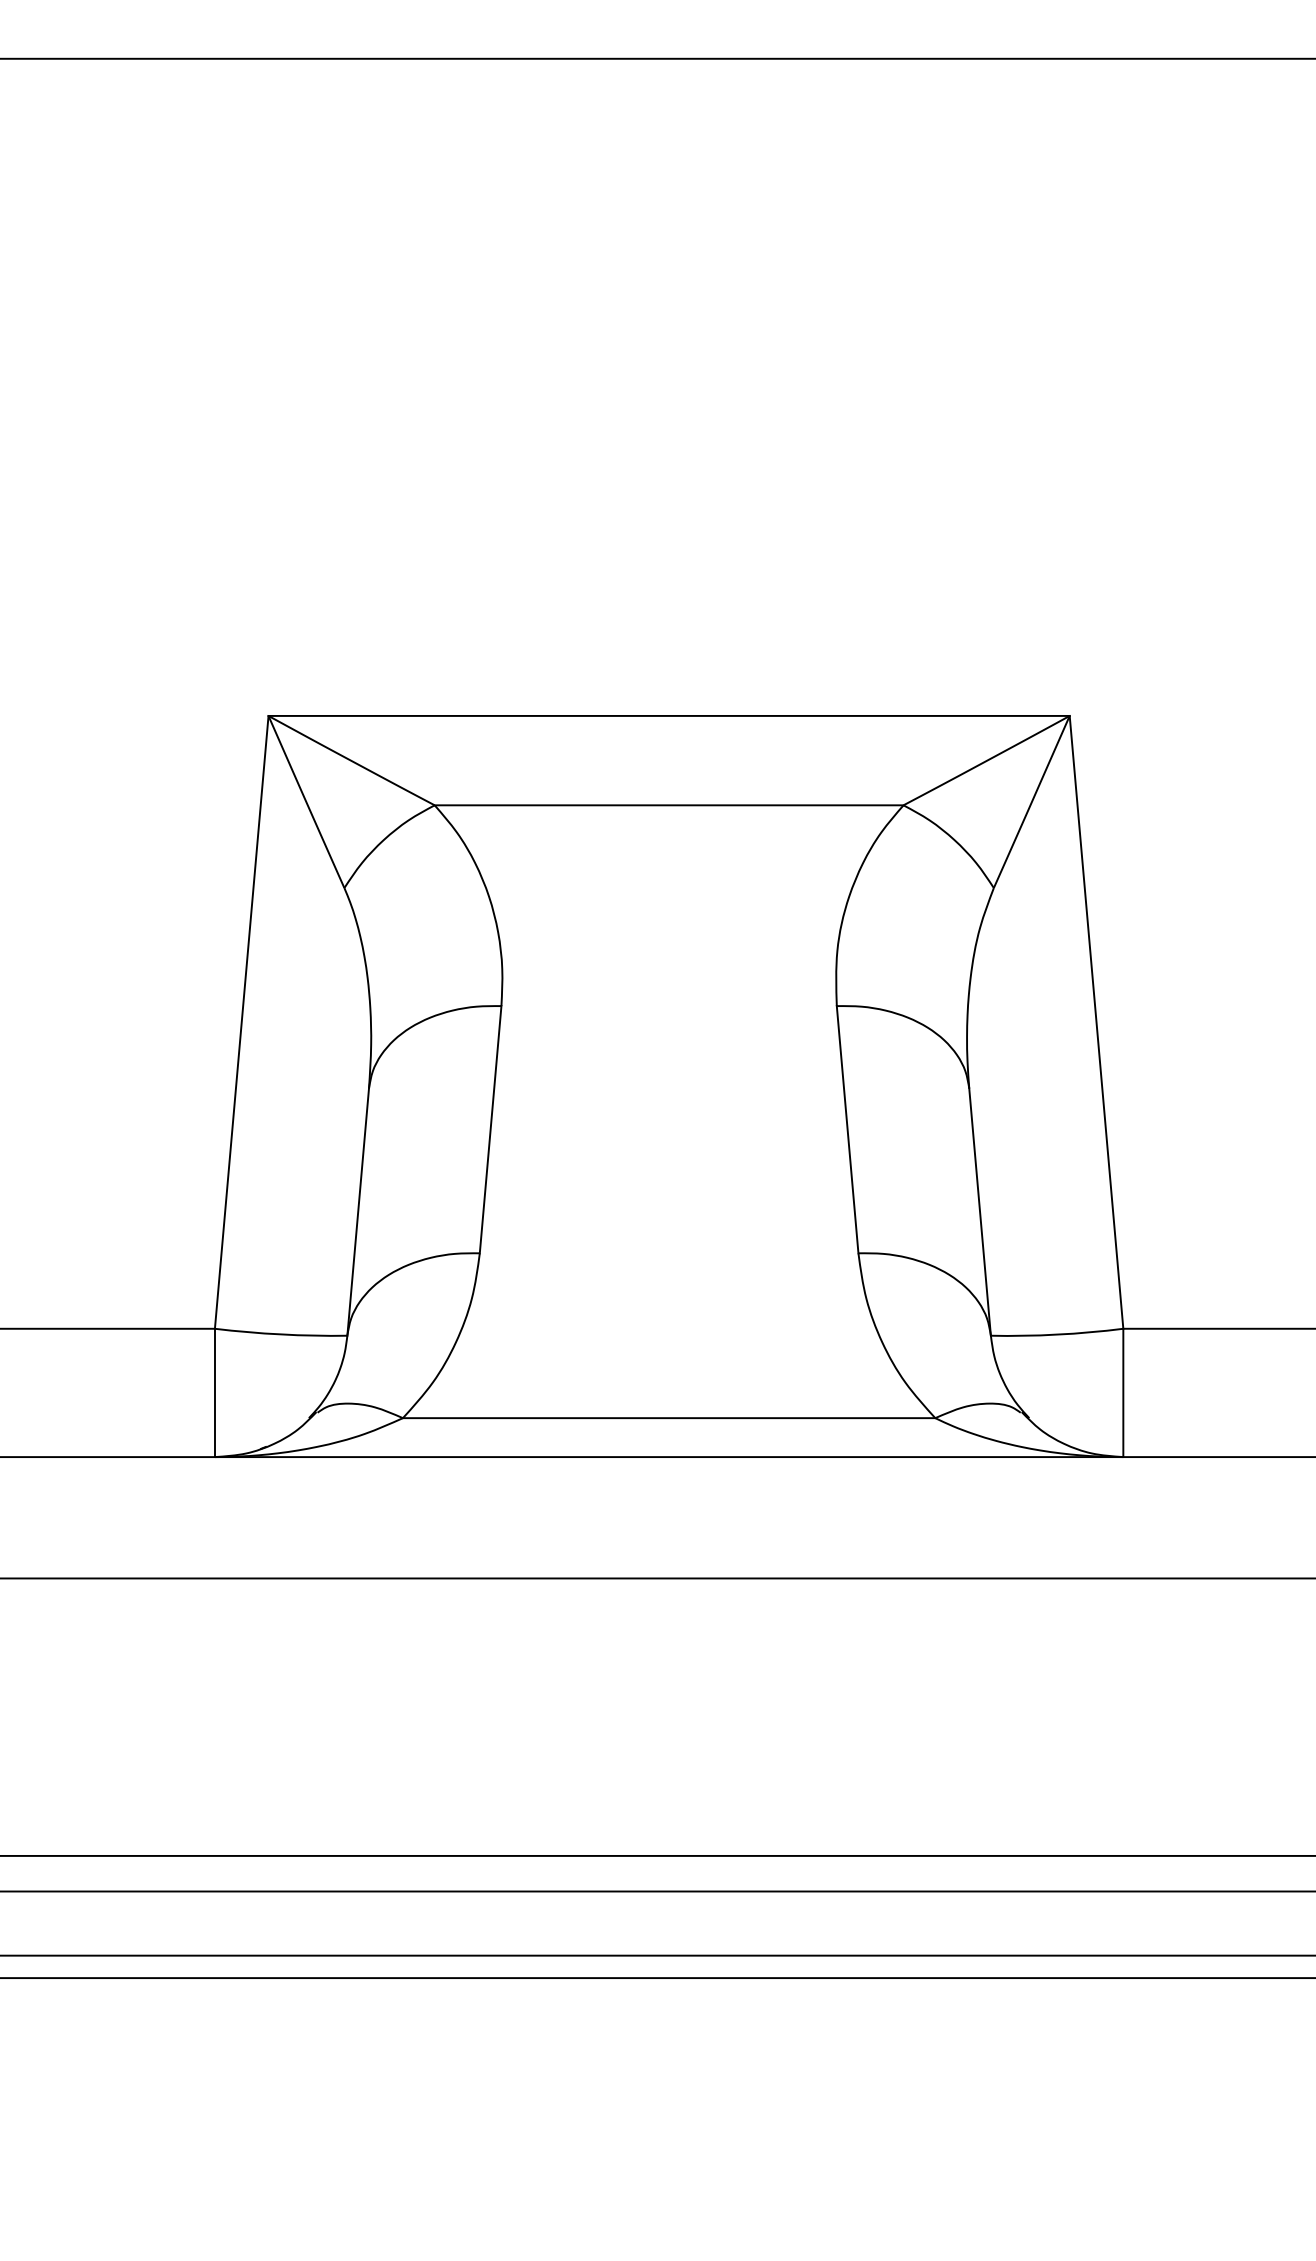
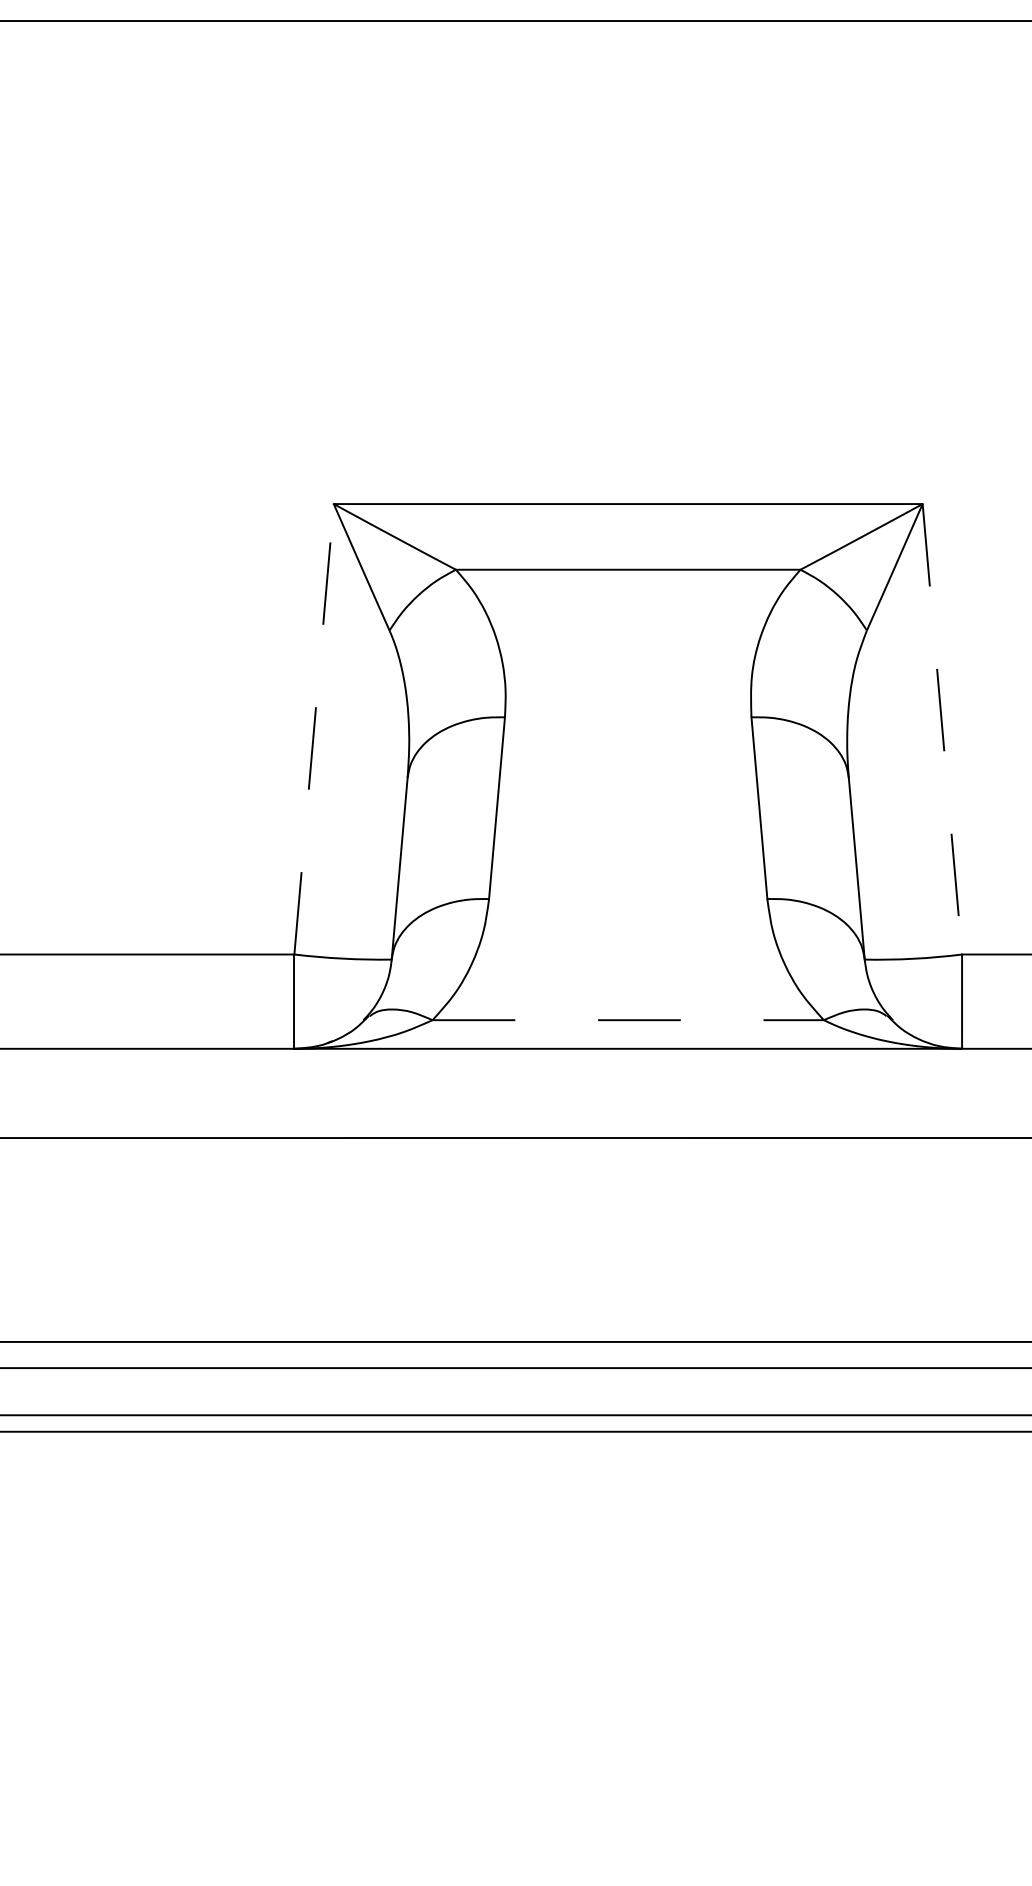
line: (242, 1021) -> (314, 728), solid -> dashed
line: (1096, 1022) -> (942, 729), solid -> dashed
line: (669, 1418) -> (628, 1020), solid -> dashed

